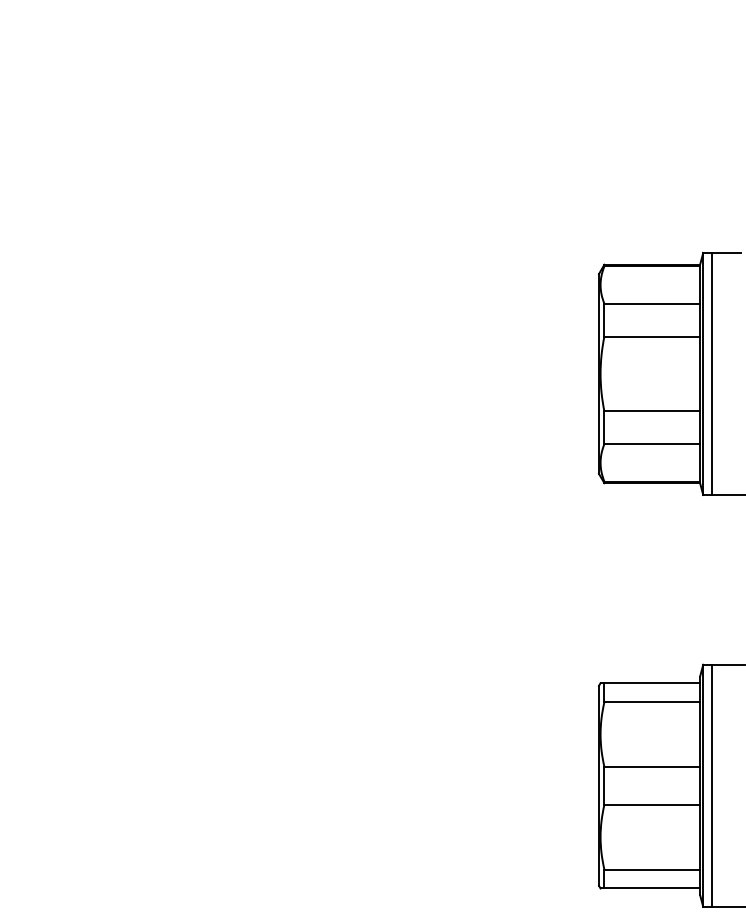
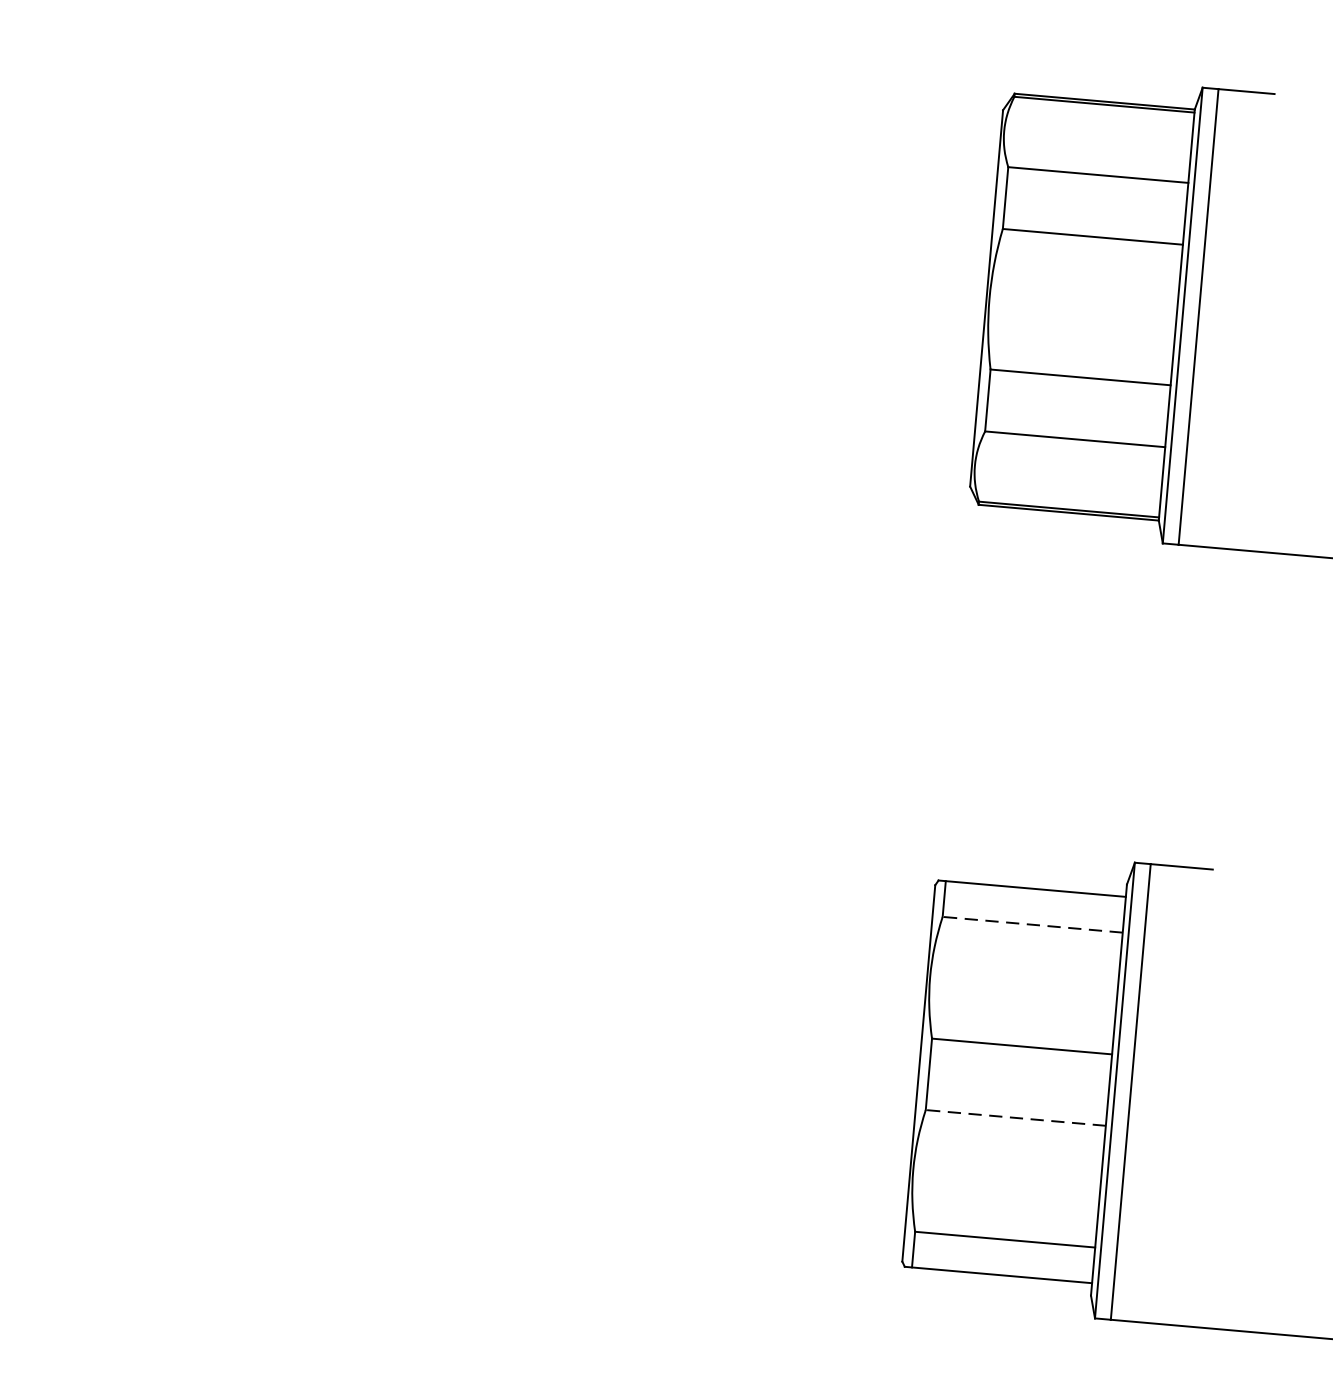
line: (652, 702) -> (1033, 925), solid -> dashed
line: (652, 804) -> (1016, 1117), solid -> dashed

